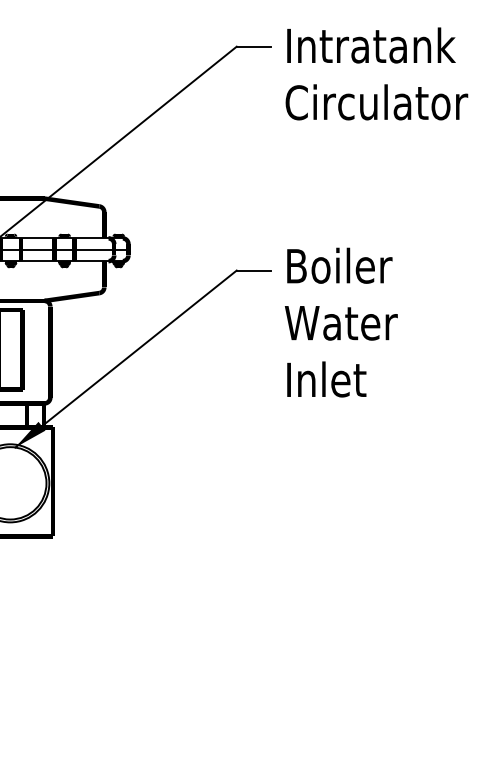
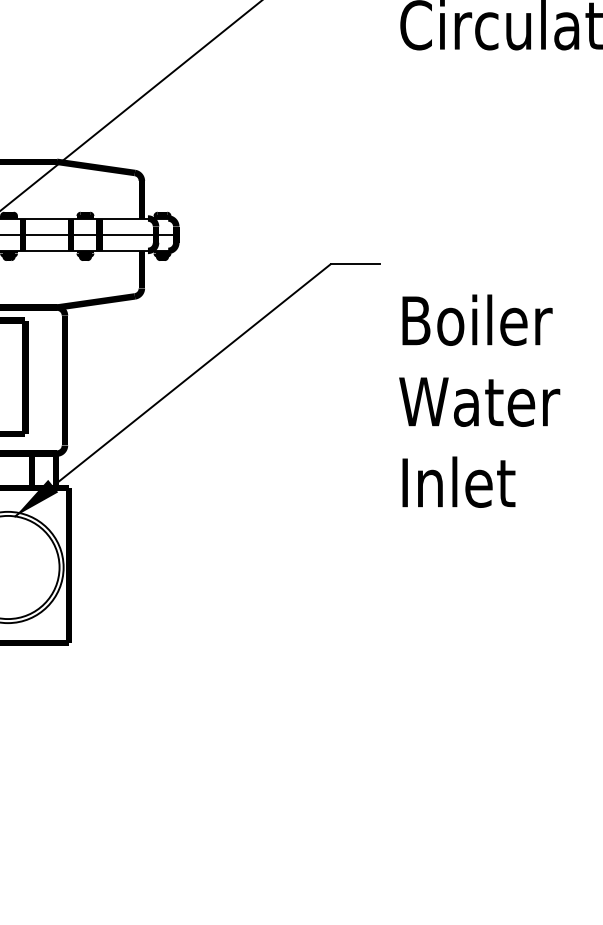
text: (340, 322) -> (478, 401), moved

